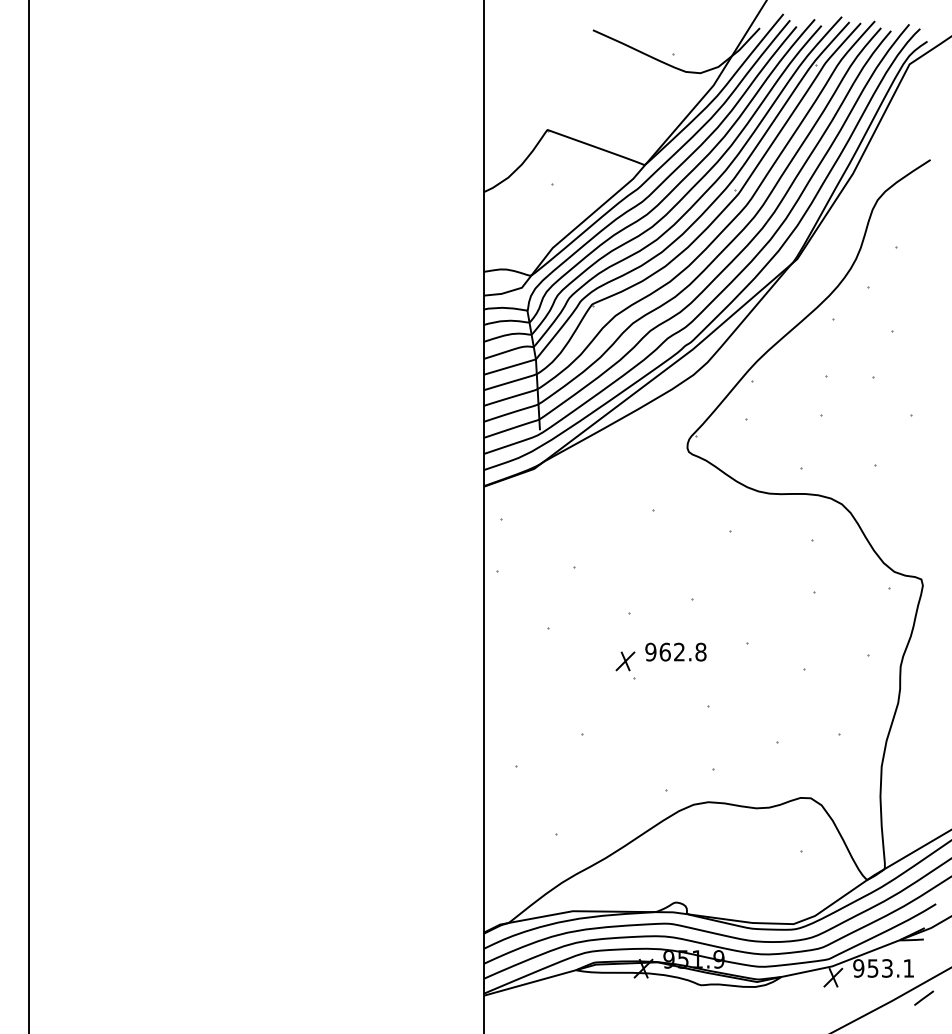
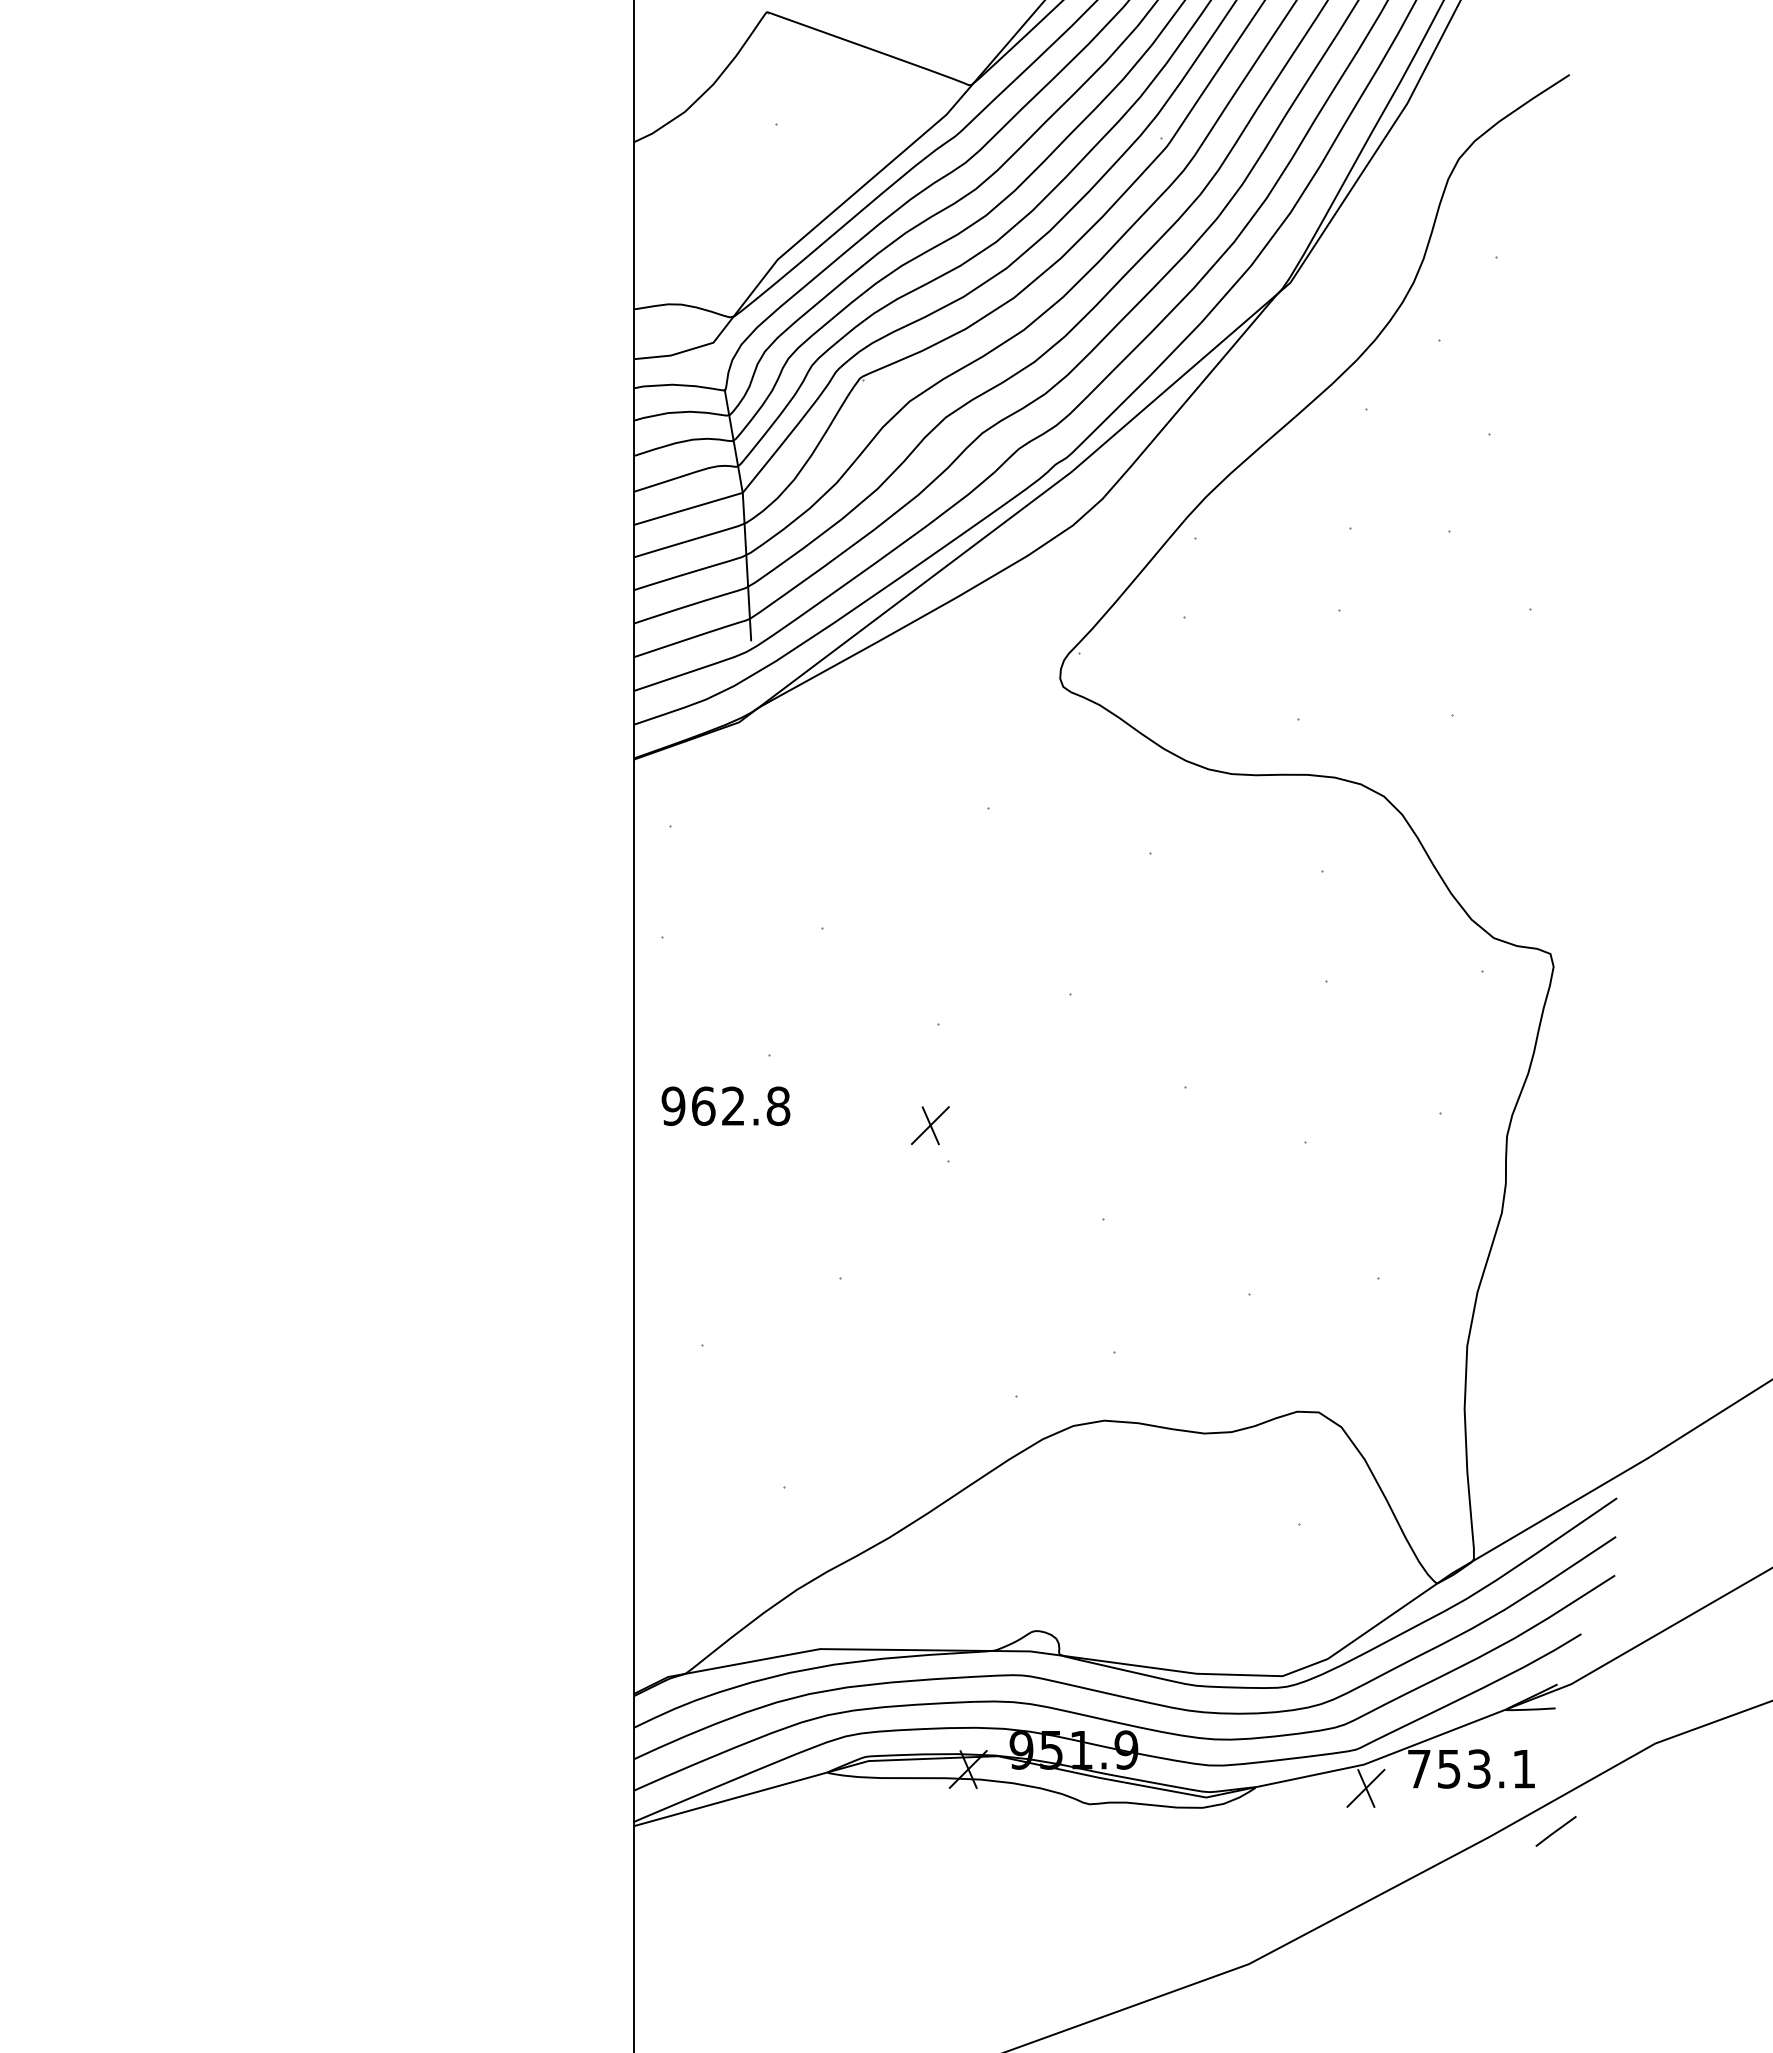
text: (675, 651) -> (725, 1104), moved
text: (858, 968) -> (1418, 1769), 953.1 -> 753.1

